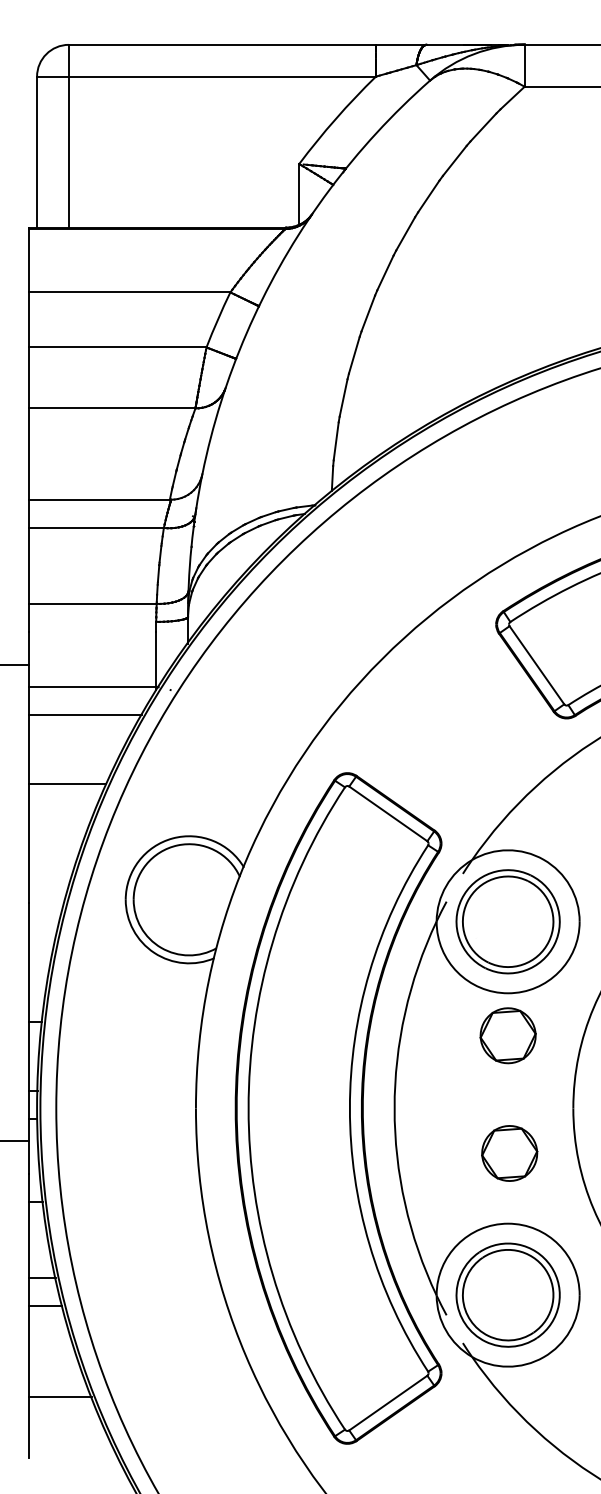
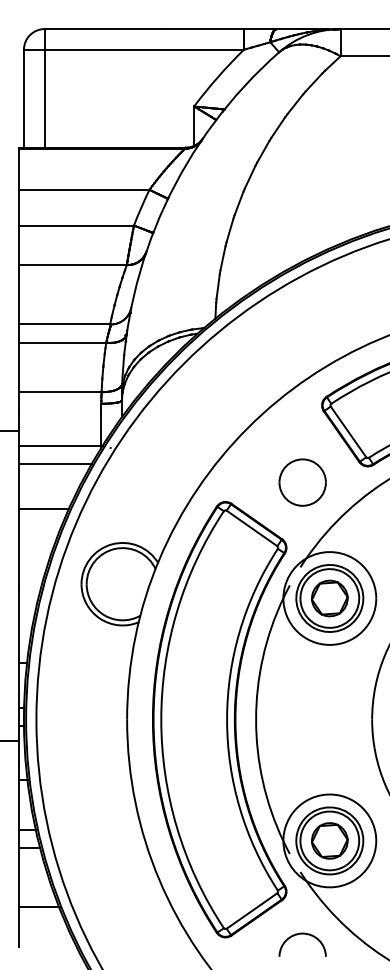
part: (466, 743) -> (302, 482), added
part: (507, 1035) -> (329, 598), moved
part: (509, 1152) -> (329, 840), moved
arc: (466, 1439) -> (302, 934), added

